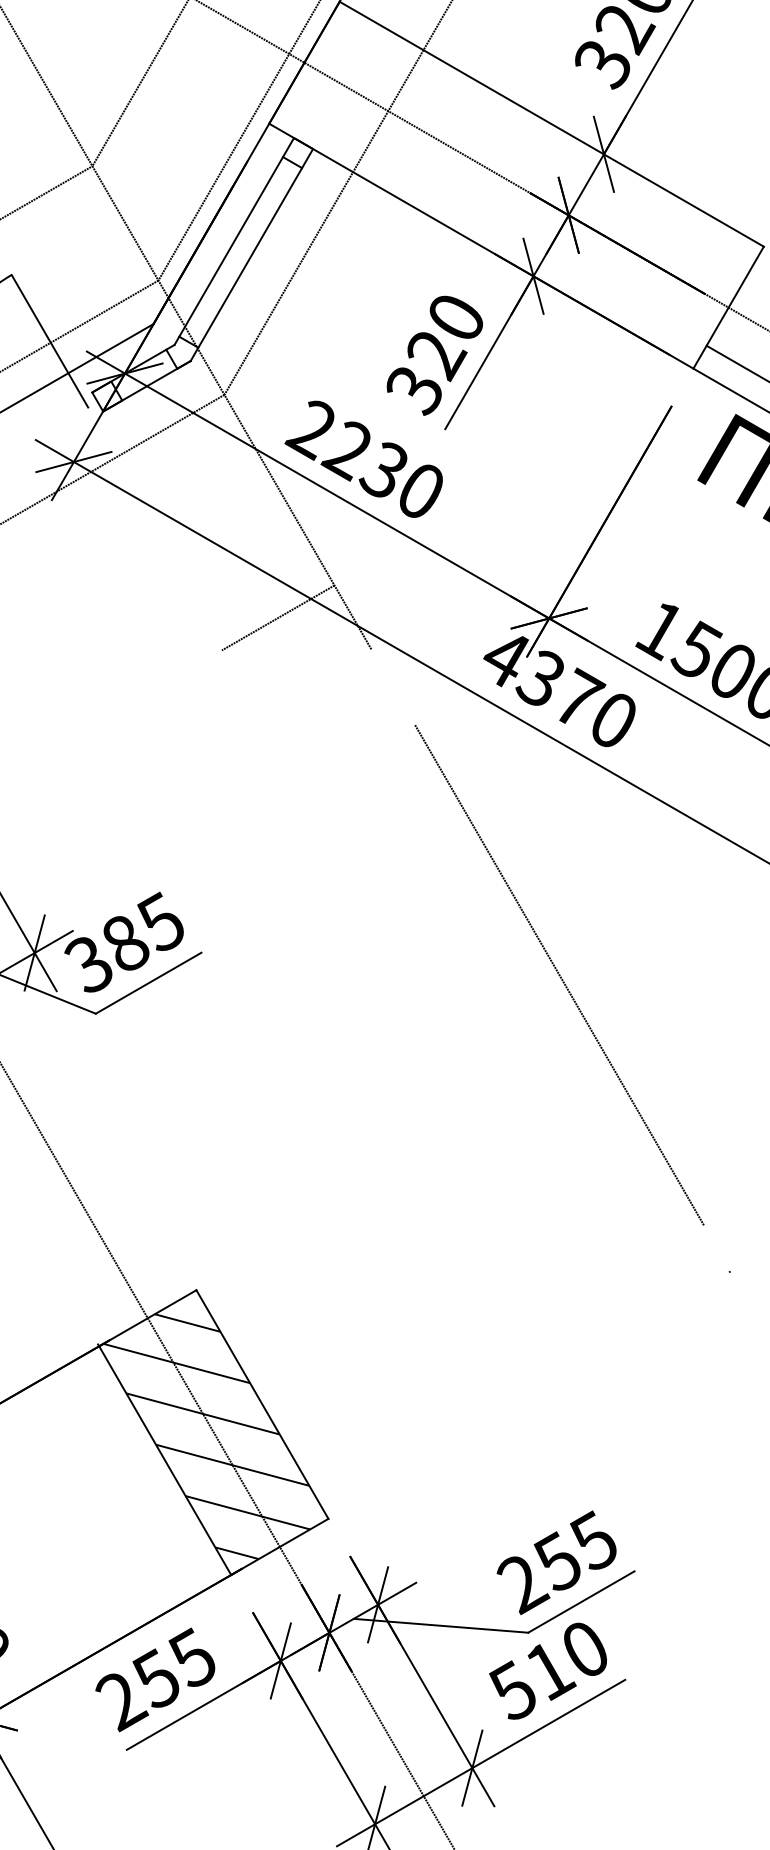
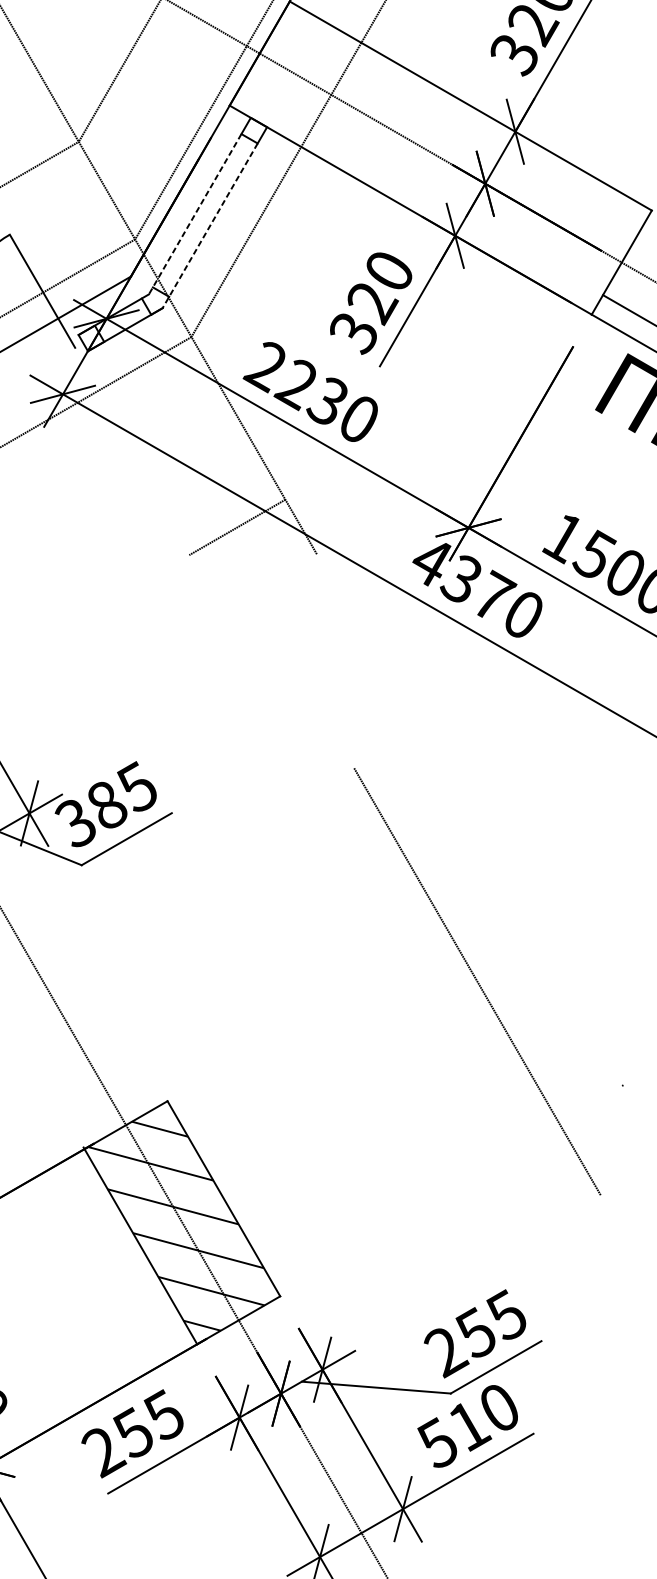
line: (228, 251) -> (194, 214), solid -> dashed
line: (246, 265) -> (210, 226), solid -> dashed
line: (559, 975) -> (477, 981), moved

